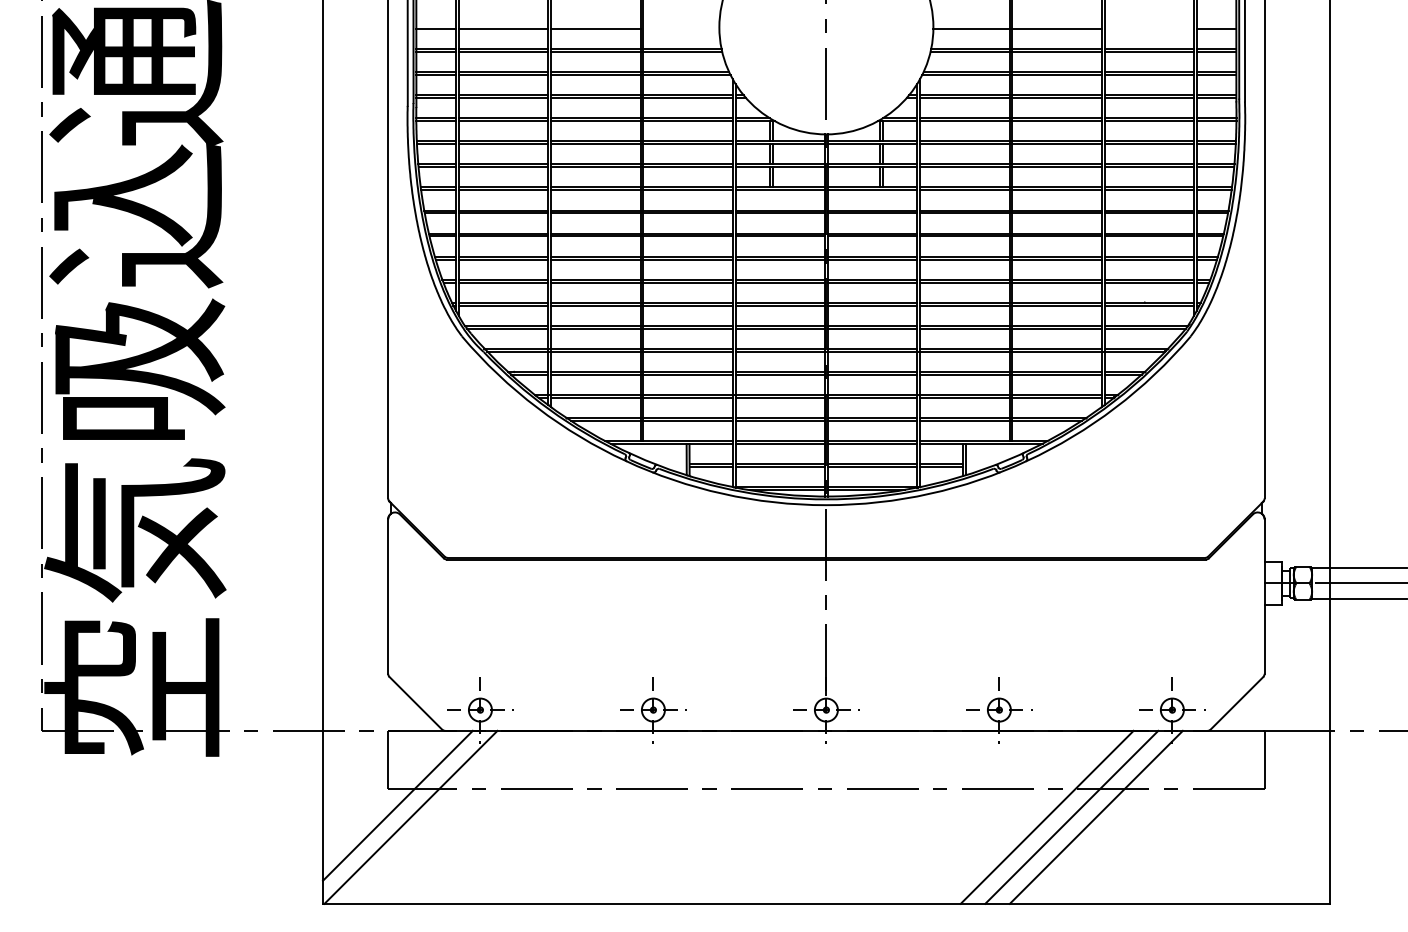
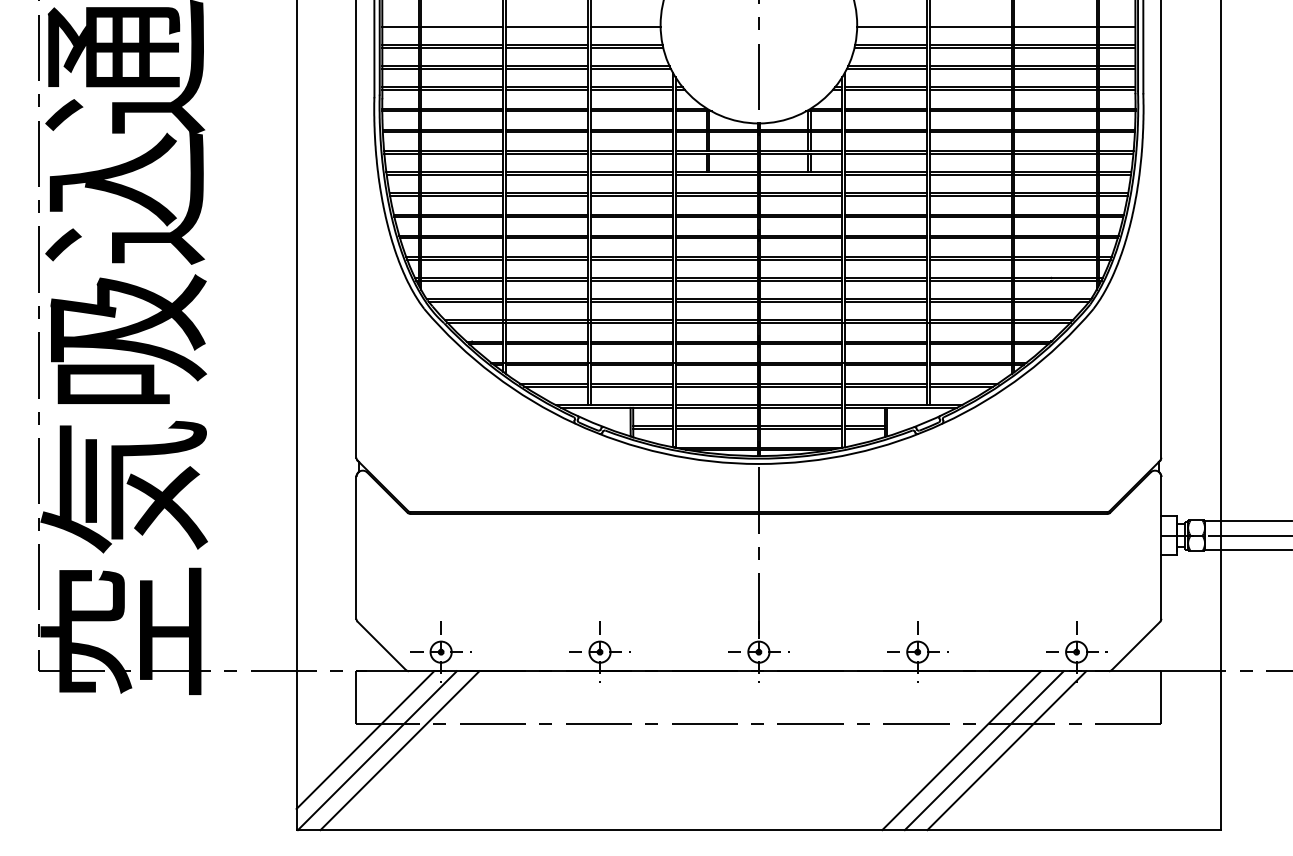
line: (681, 28) -> (625, 26), added
line: (1149, 28) -> (1055, 26), added
line: (435, 816) -> (399, 749), added

